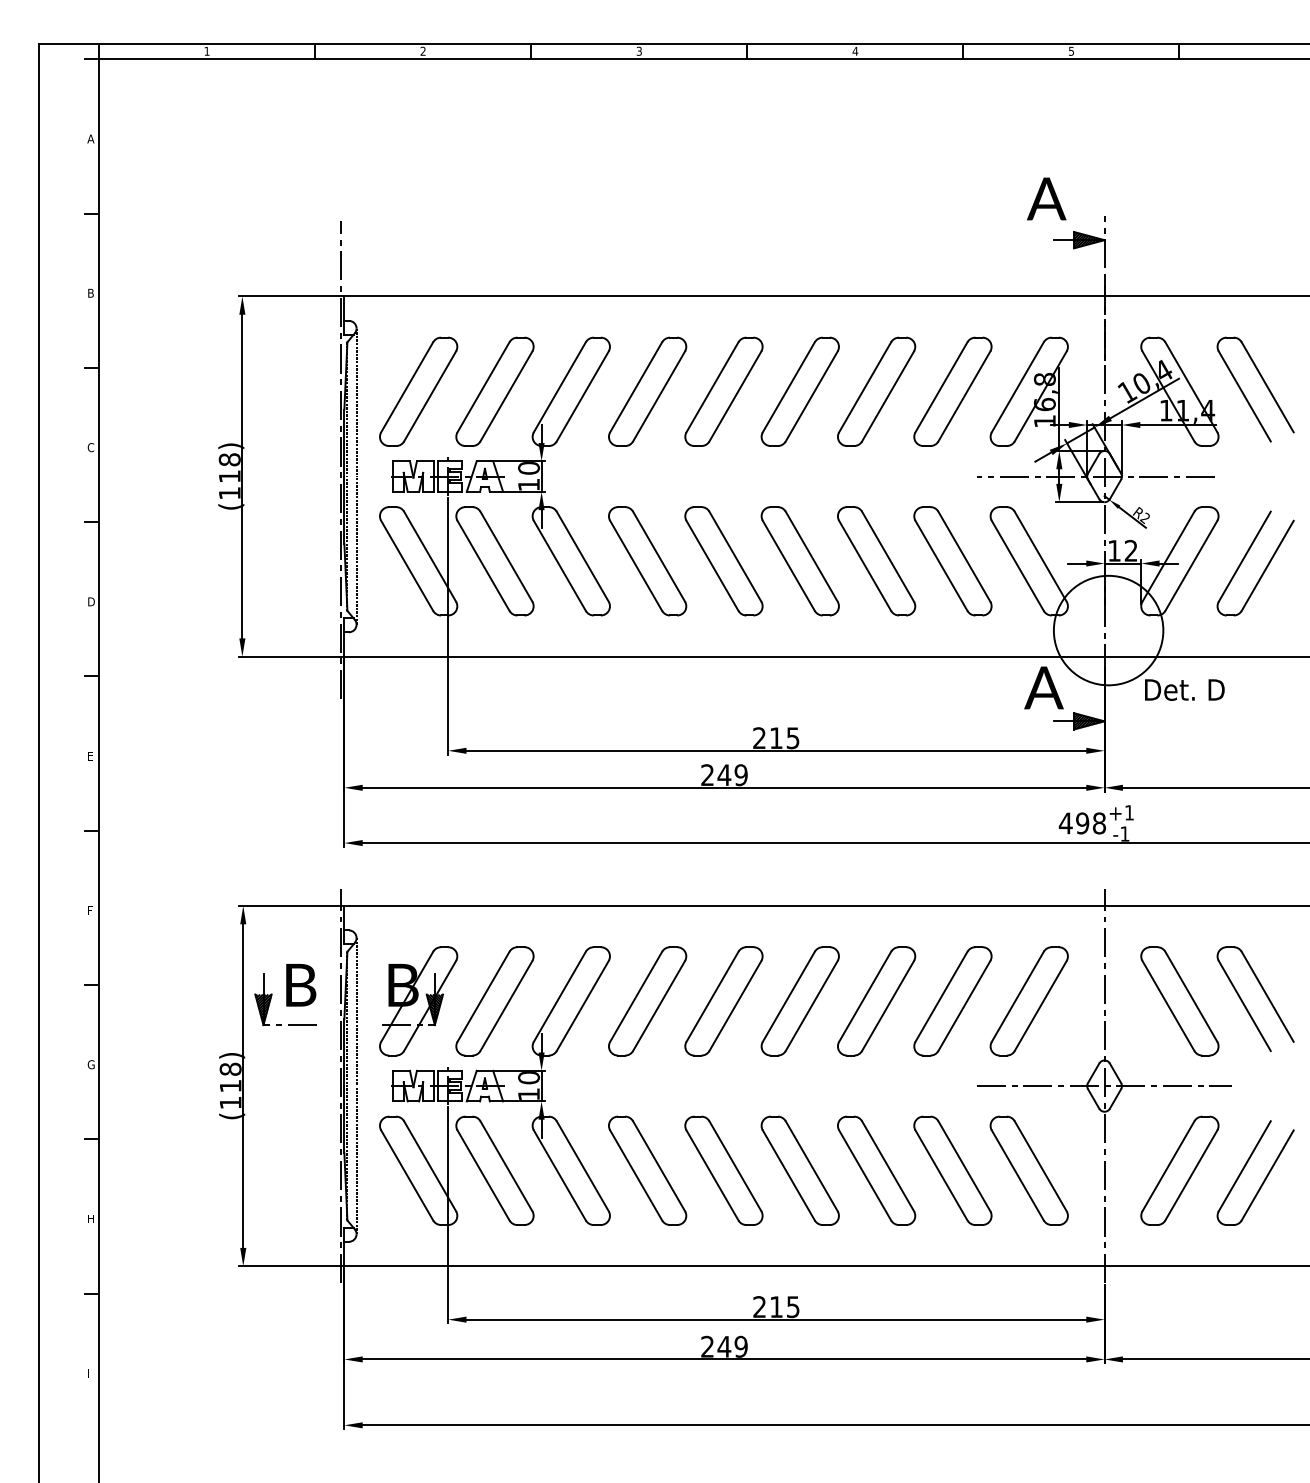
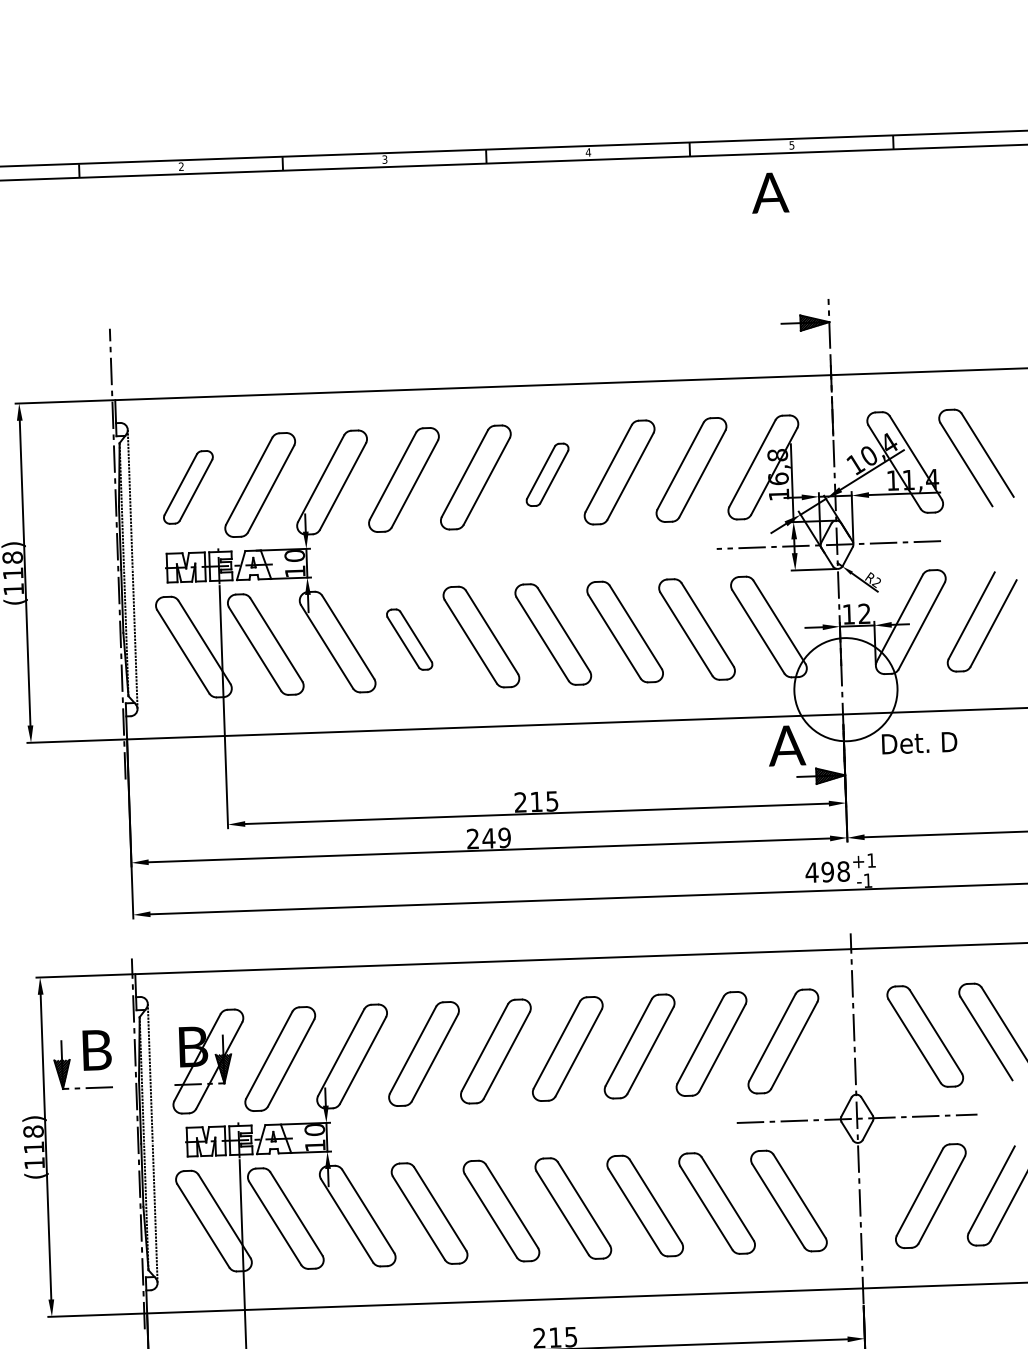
text: (1046, 198) -> (770, 192), moved
part: (418, 391) -> (188, 487), size x0.7
part: (799, 391) -> (546, 474), size x0.6
part: (647, 561) -> (409, 639), size x0.6

